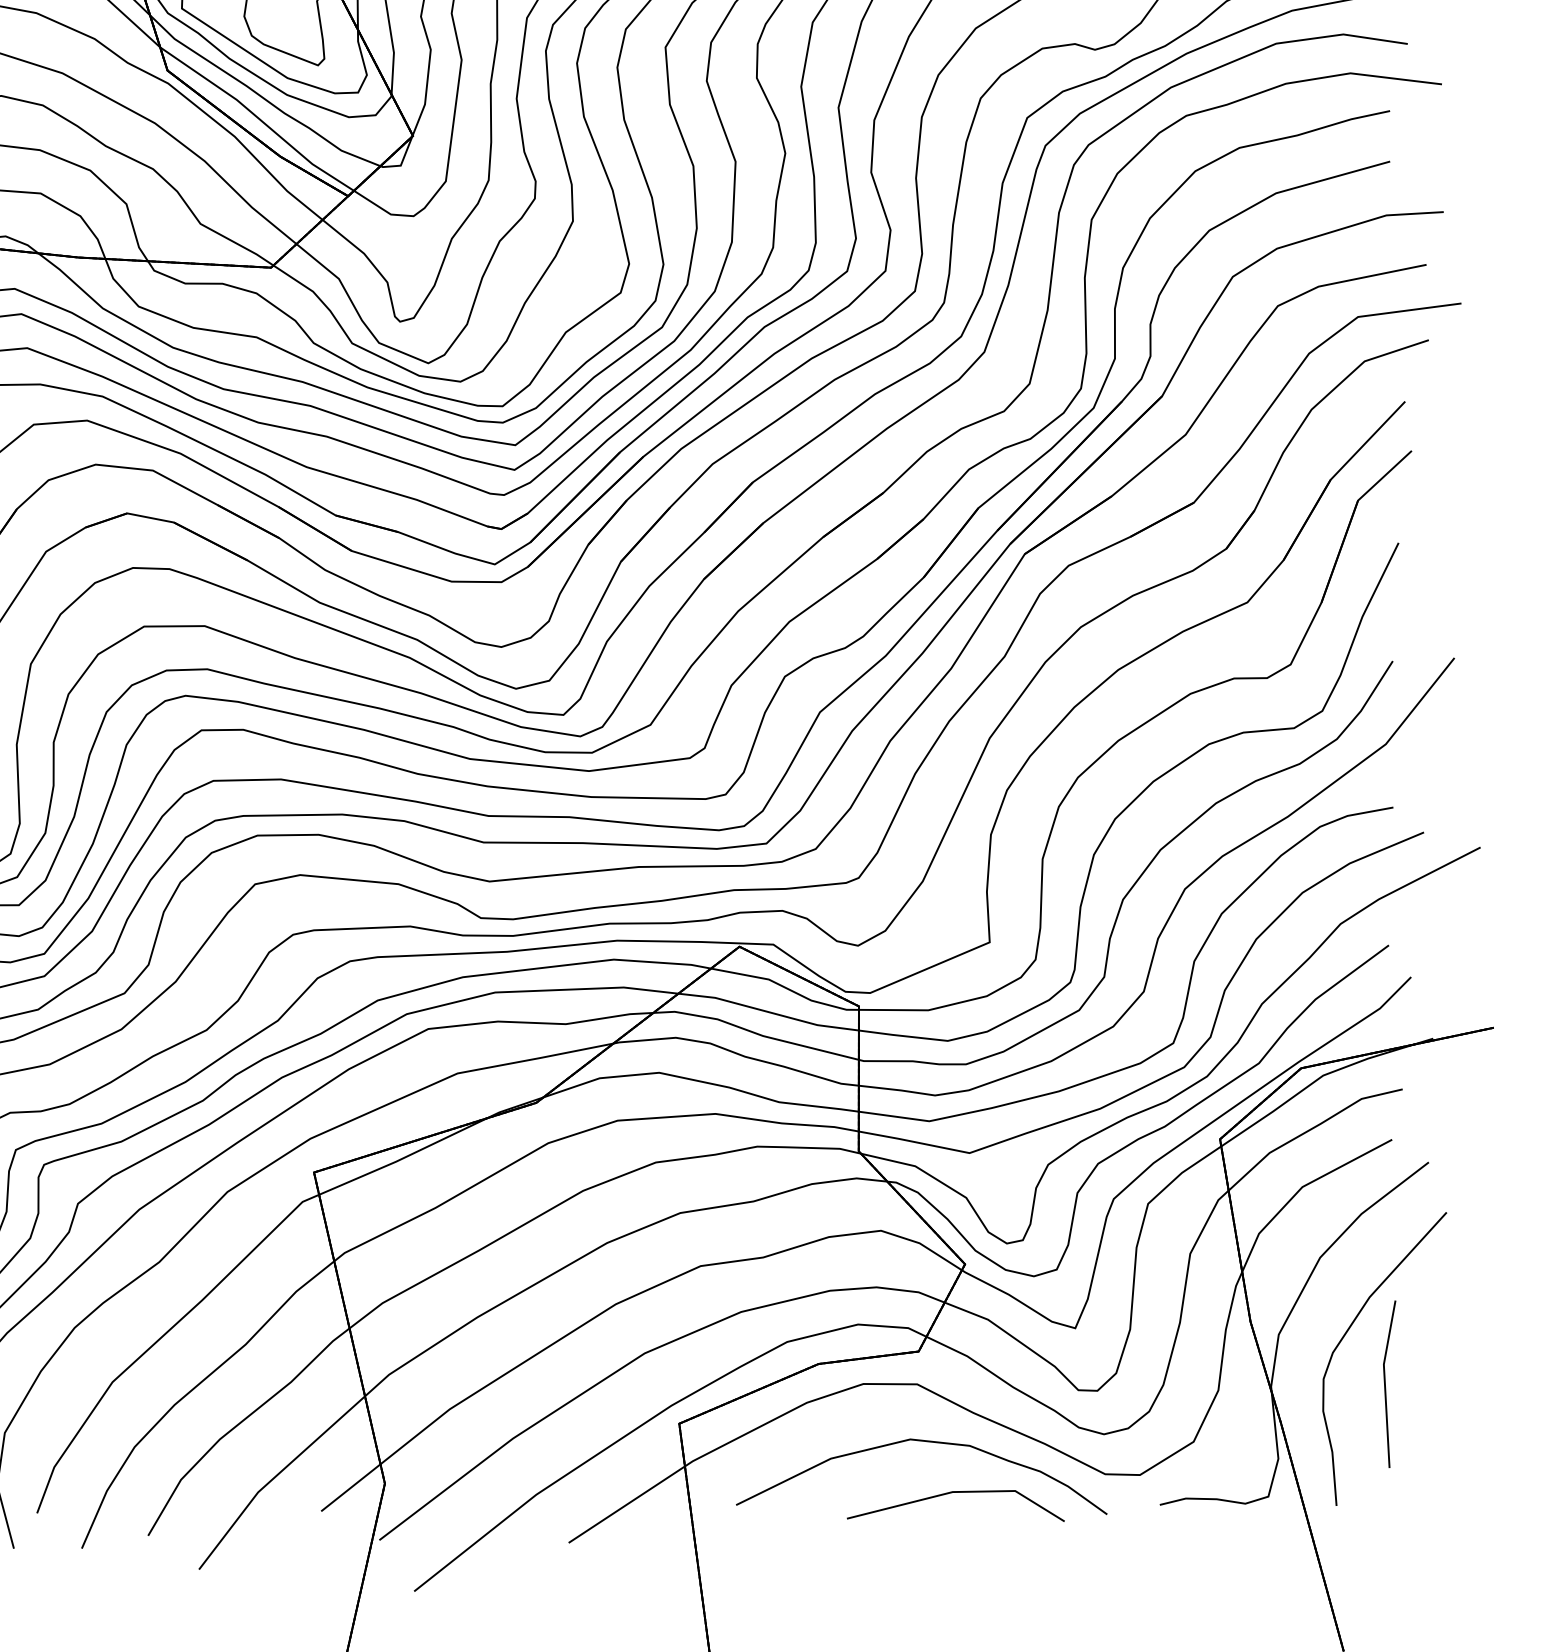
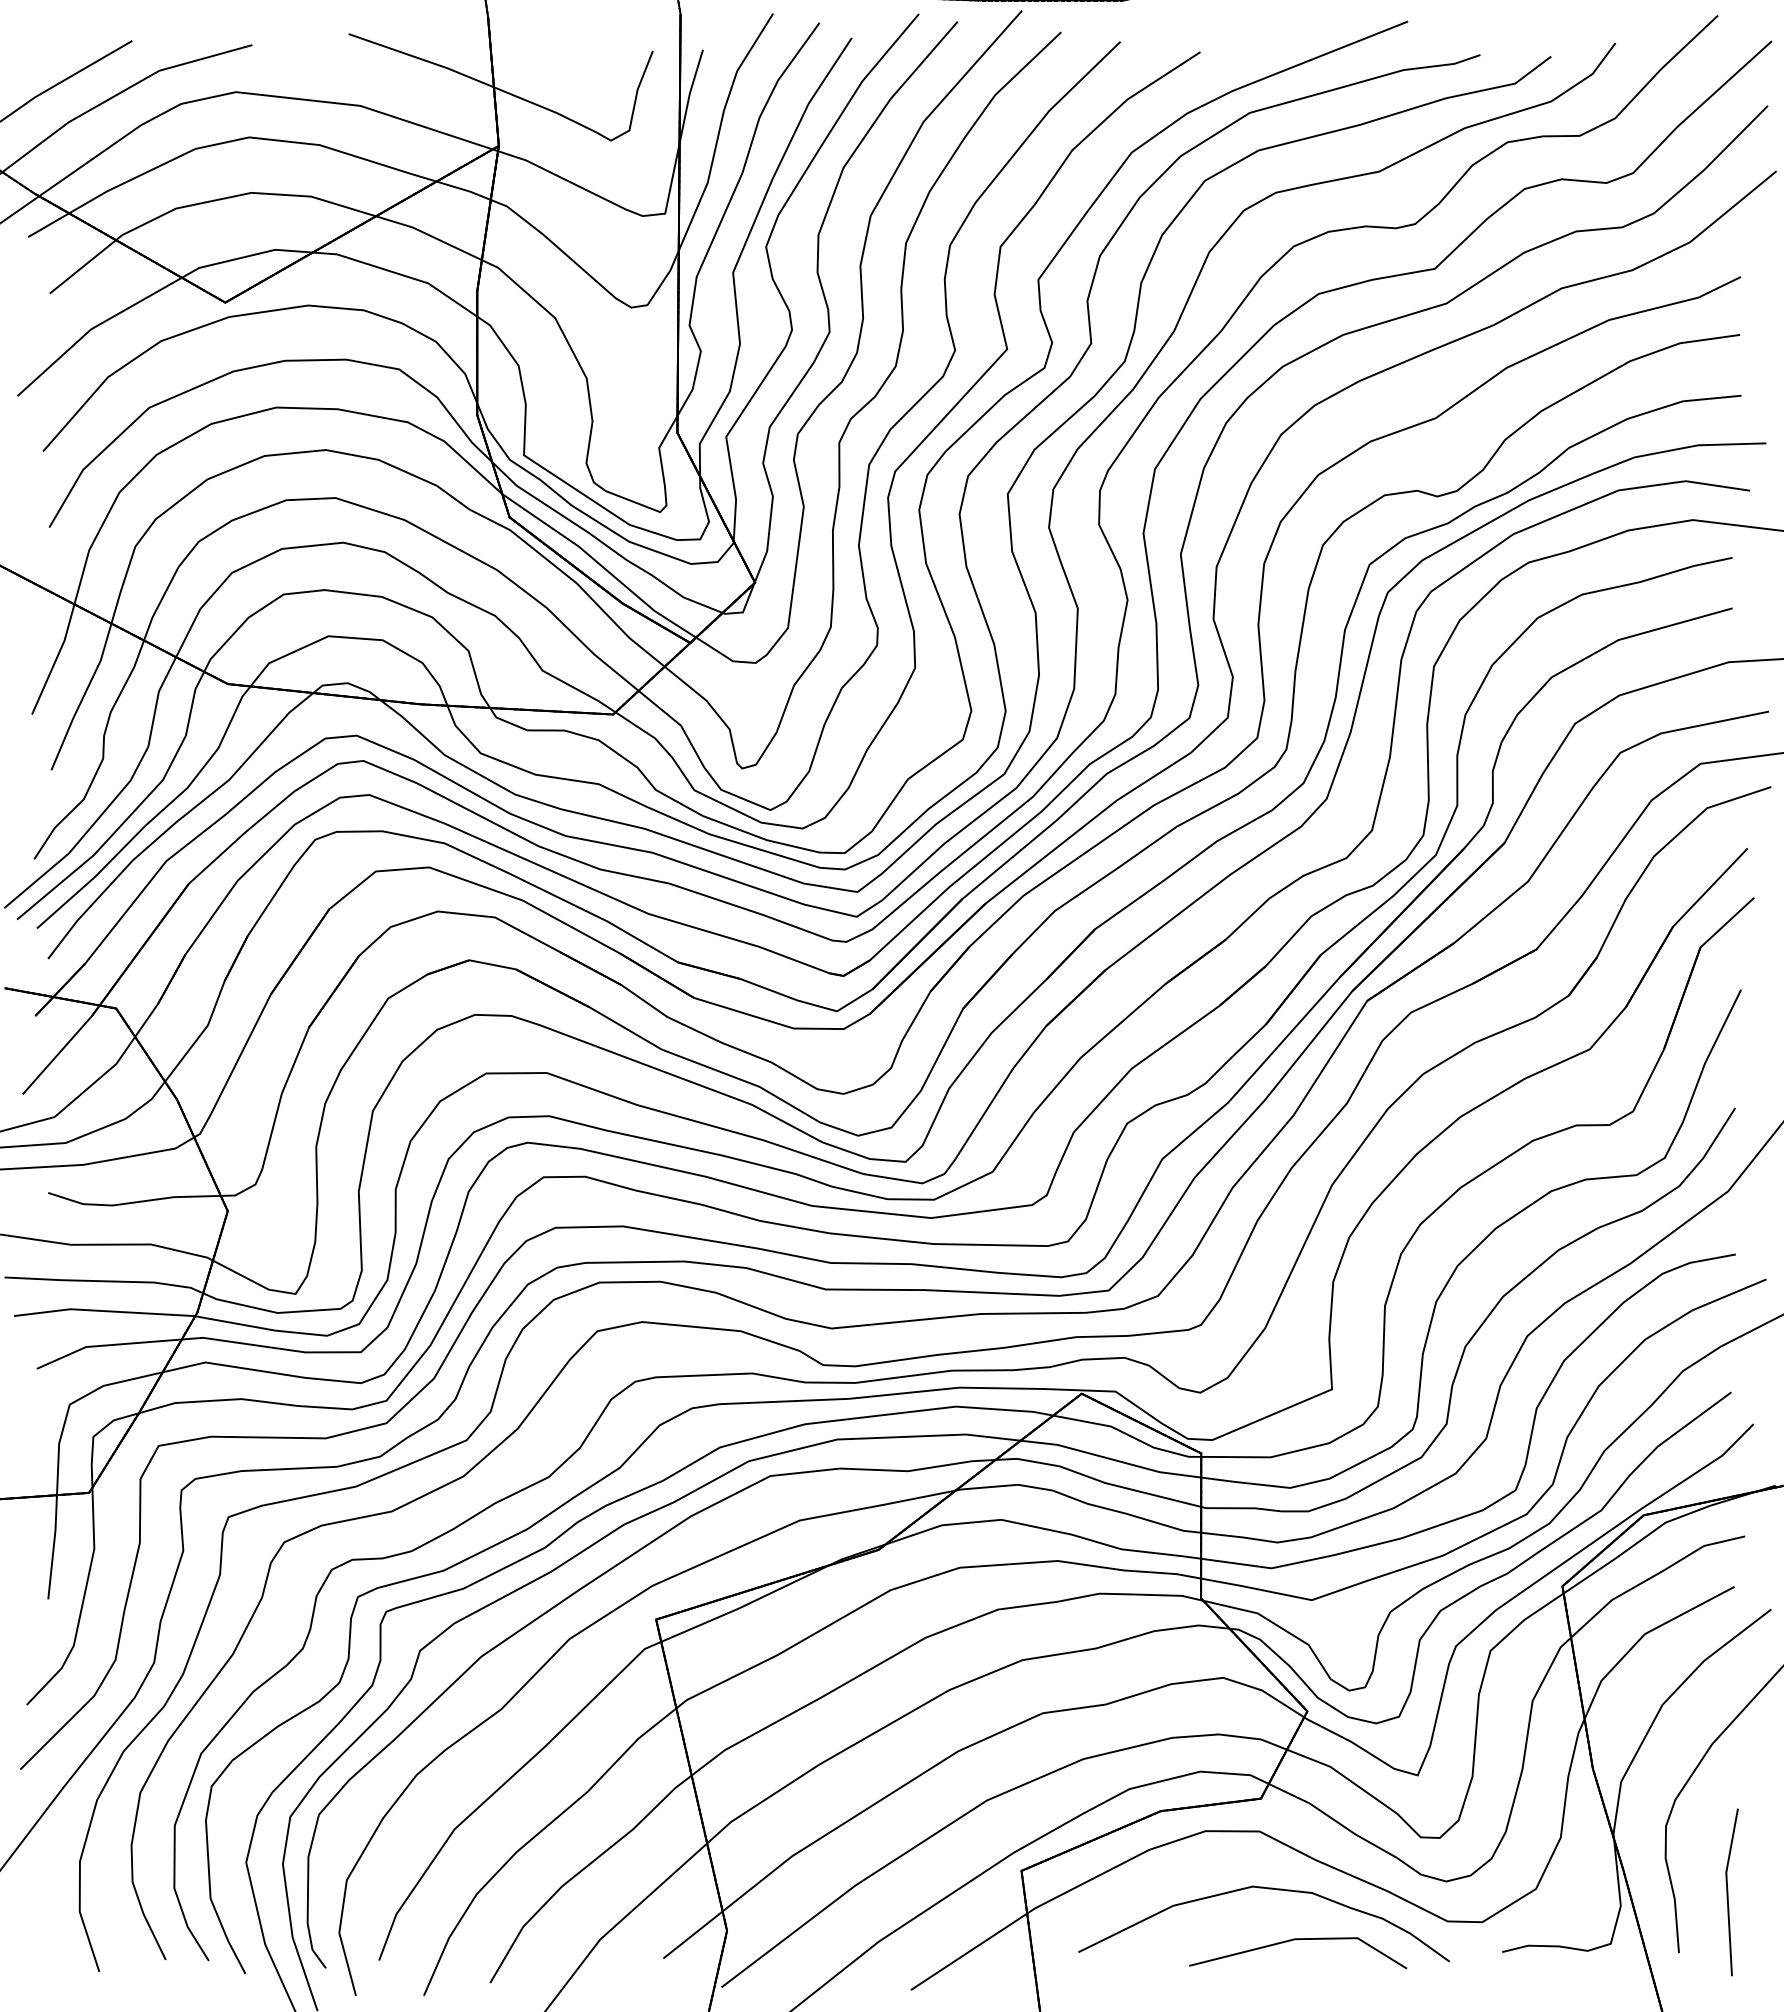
part: (1389, 1384) -> (1731, 1892), moved

